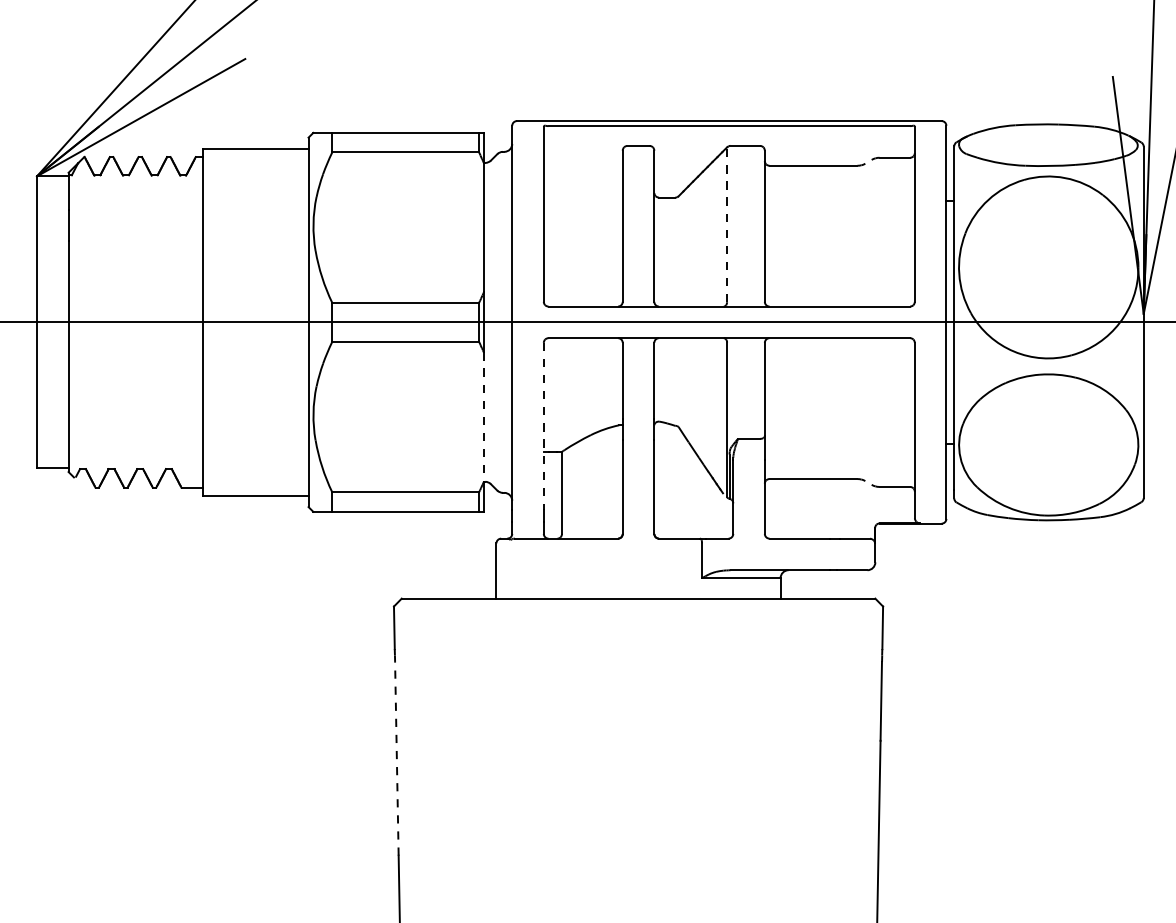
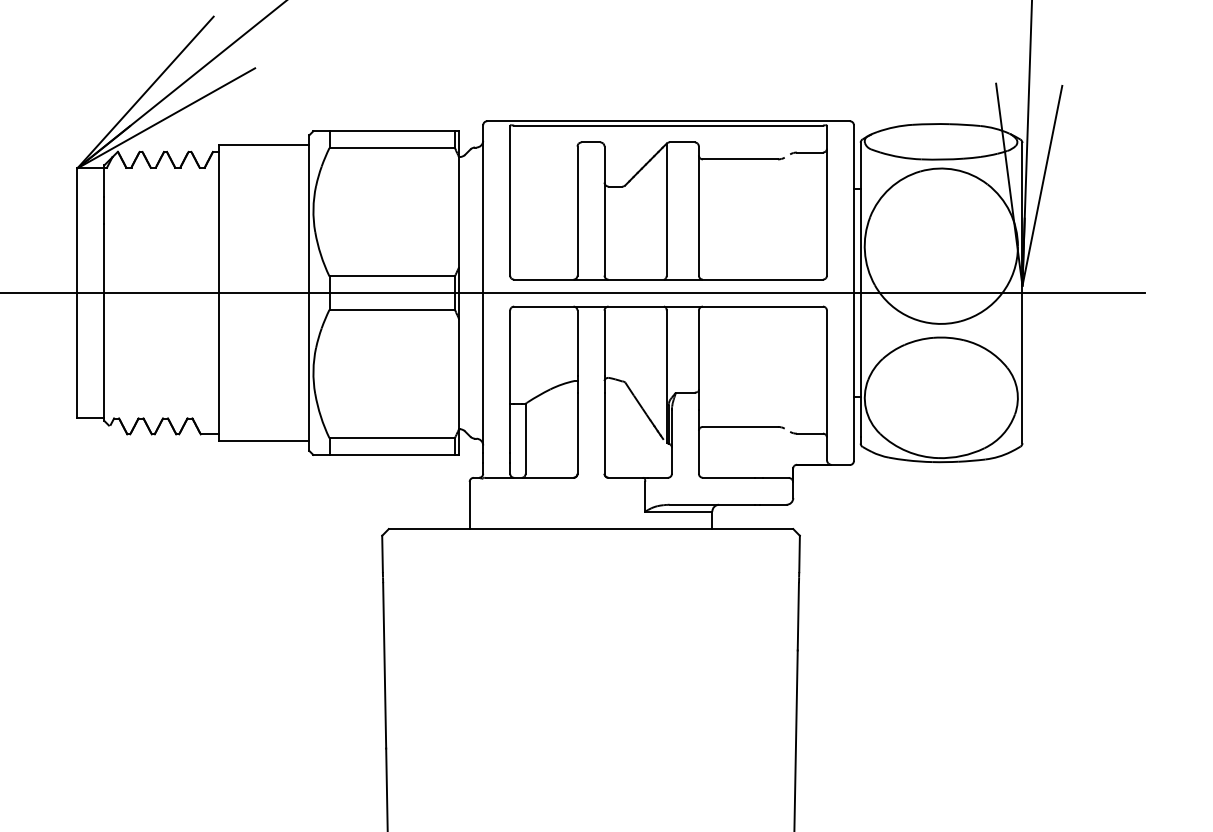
line: (726, 224) -> (666, 209), dashed -> solid
line: (483, 417) -> (458, 374), dashed -> solid
line: (544, 427) -> (510, 382), dashed -> solid
line: (396, 758) -> (384, 665), dashed -> solid

